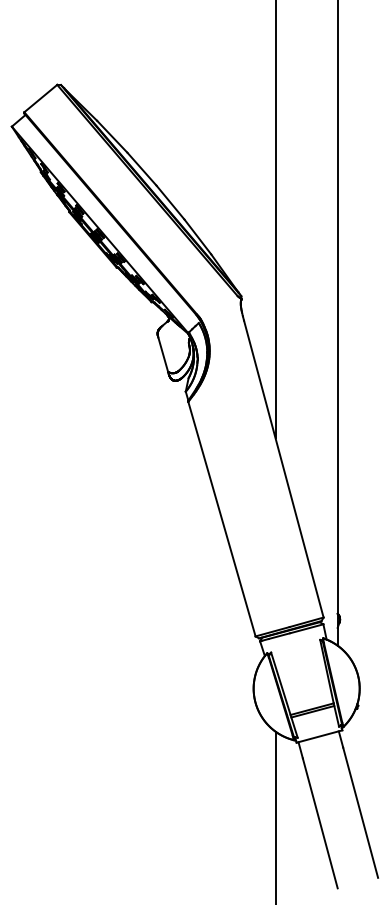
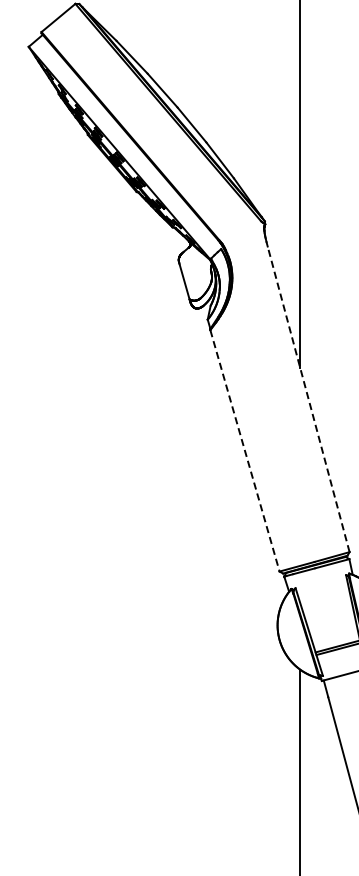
line: (283, 469) -> (308, 399), solid -> dashed
line: (221, 519) -> (244, 451), solid -> dashed

